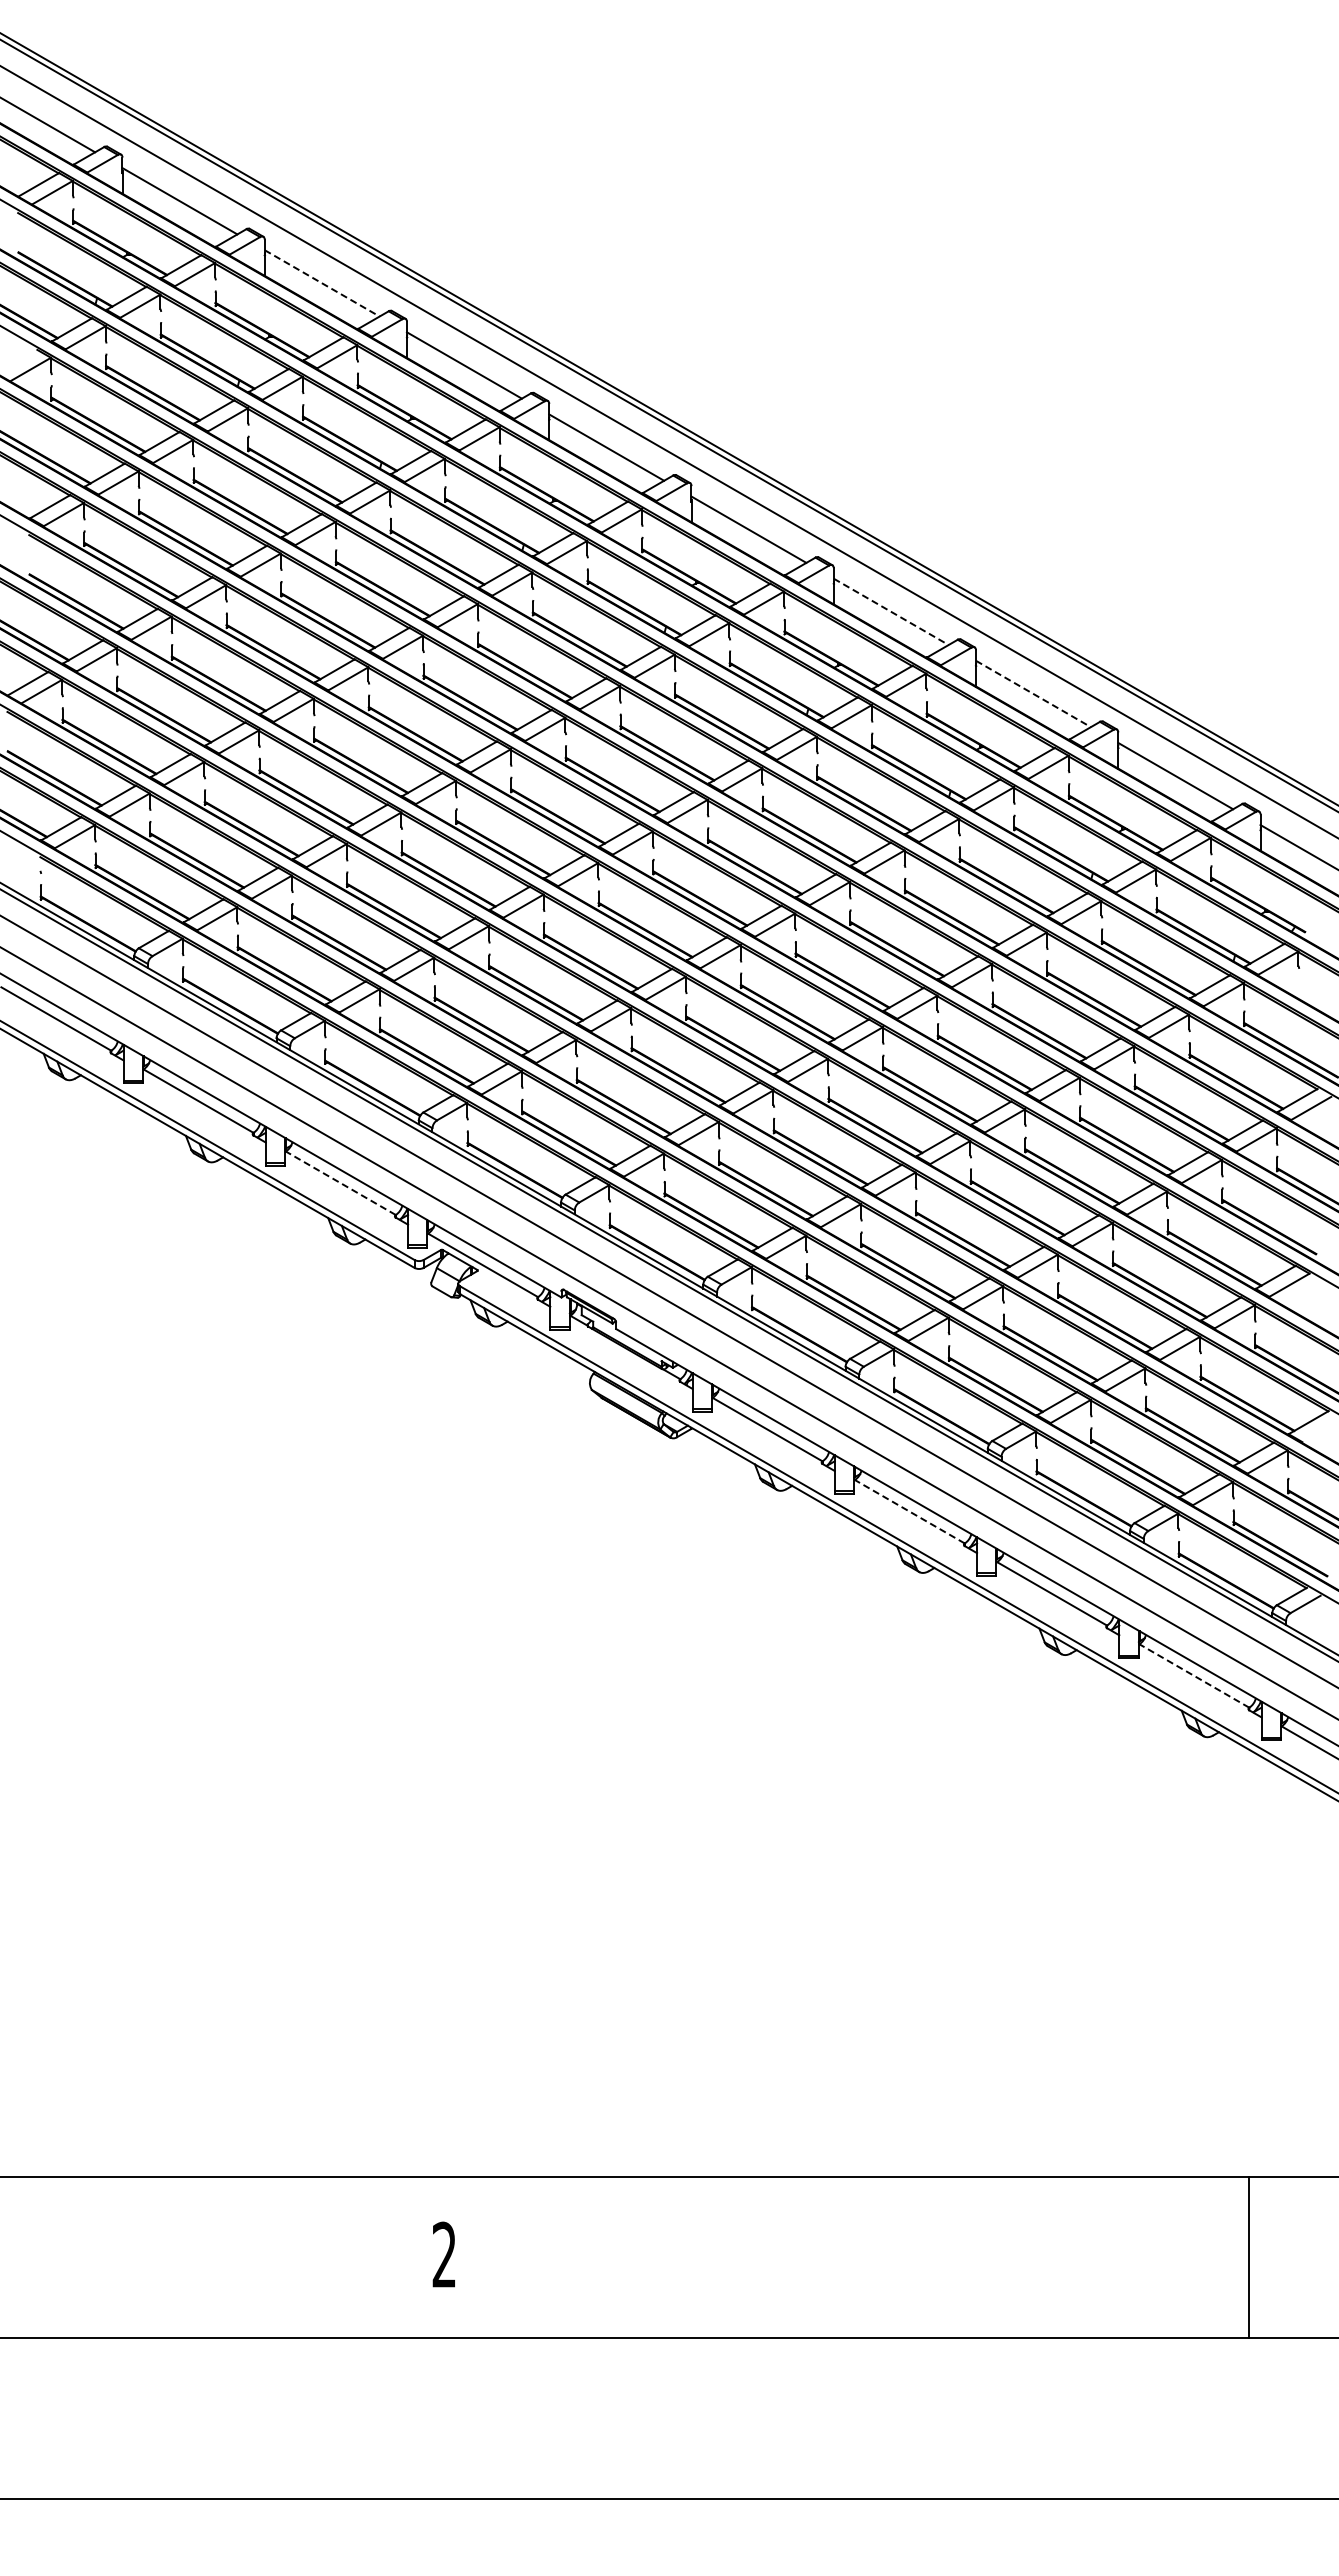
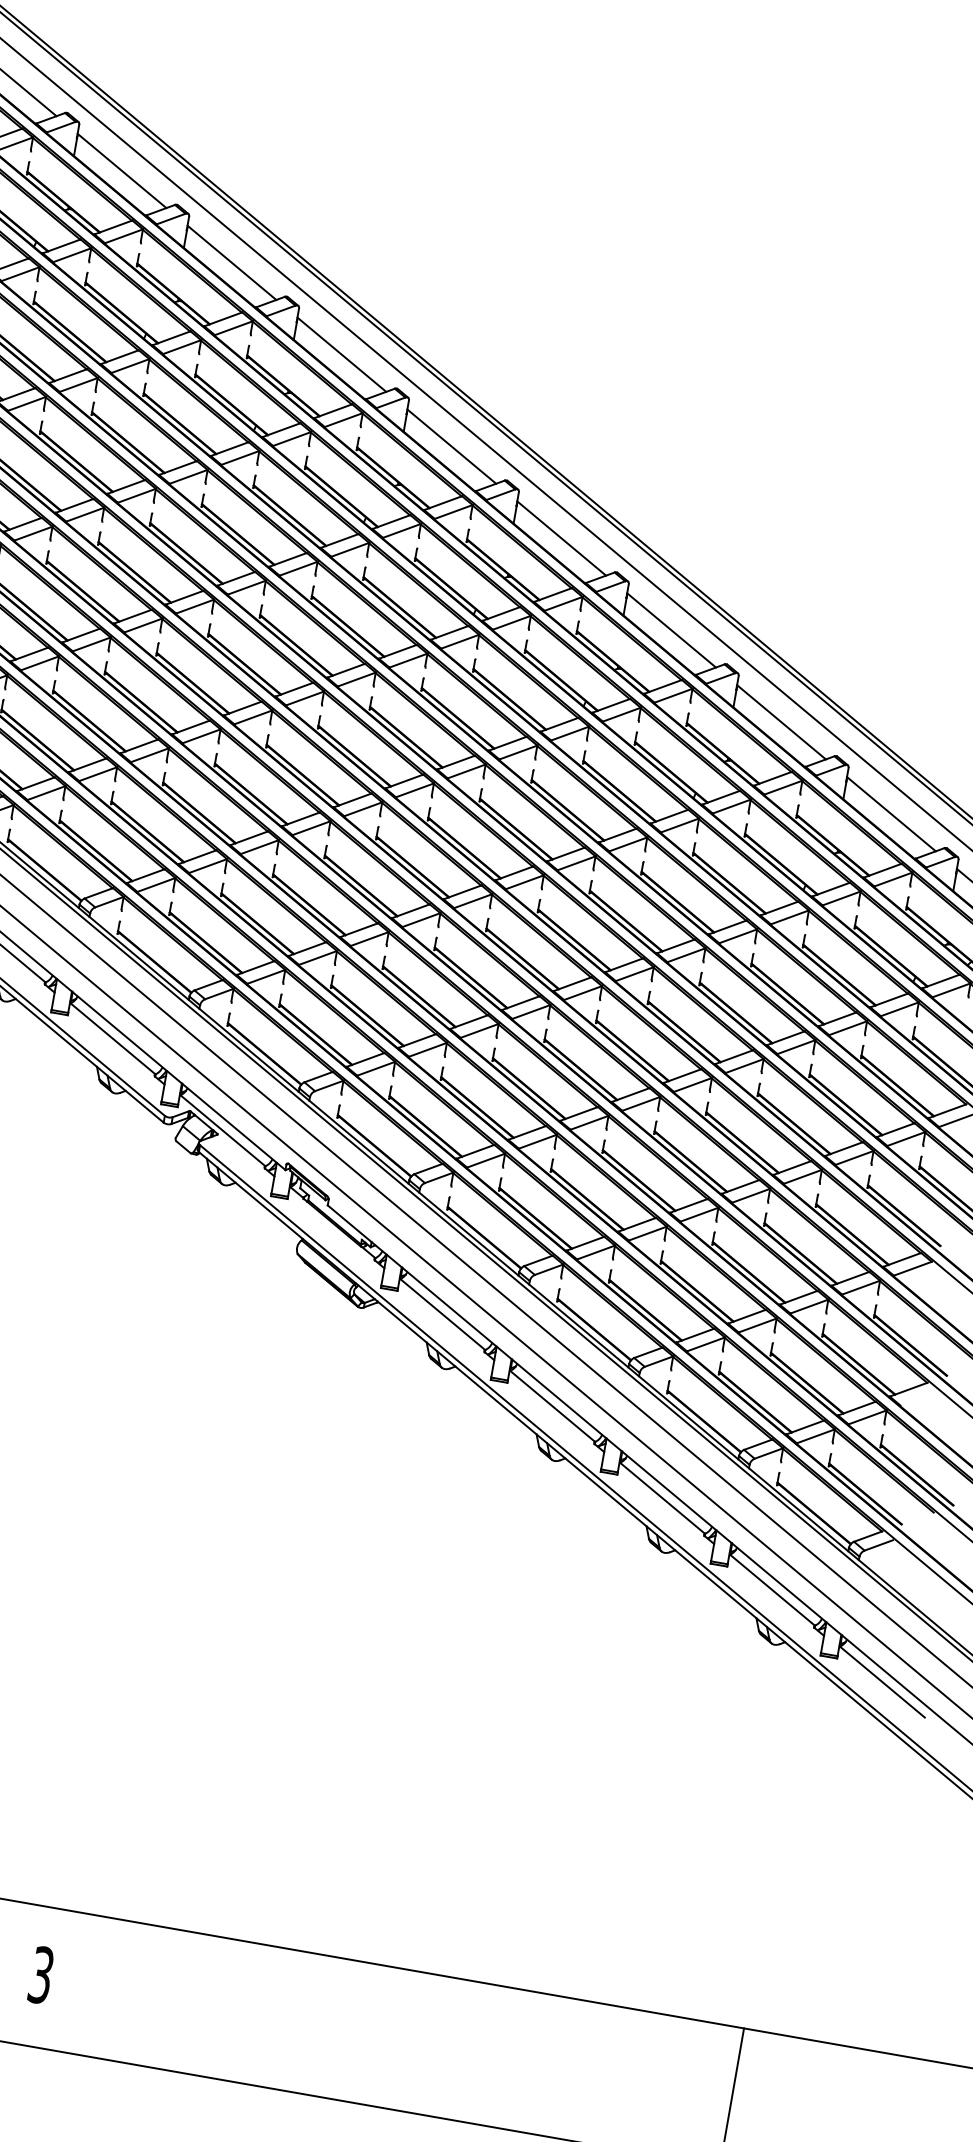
line: (322, 283) -> (232, 263), dashed -> solid
line: (891, 612) -> (671, 631), dashed -> solid
line: (1033, 694) -> (781, 722), dashed -> solid
line: (340, 1183) -> (112, 1039), dashed -> solid
line: (909, 1511) -> (552, 1406), dashed -> solid
line: (1193, 1675) -> (771, 1589), dashed -> solid
text: (443, 2254) -> (40, 1974), 2 -> 3

